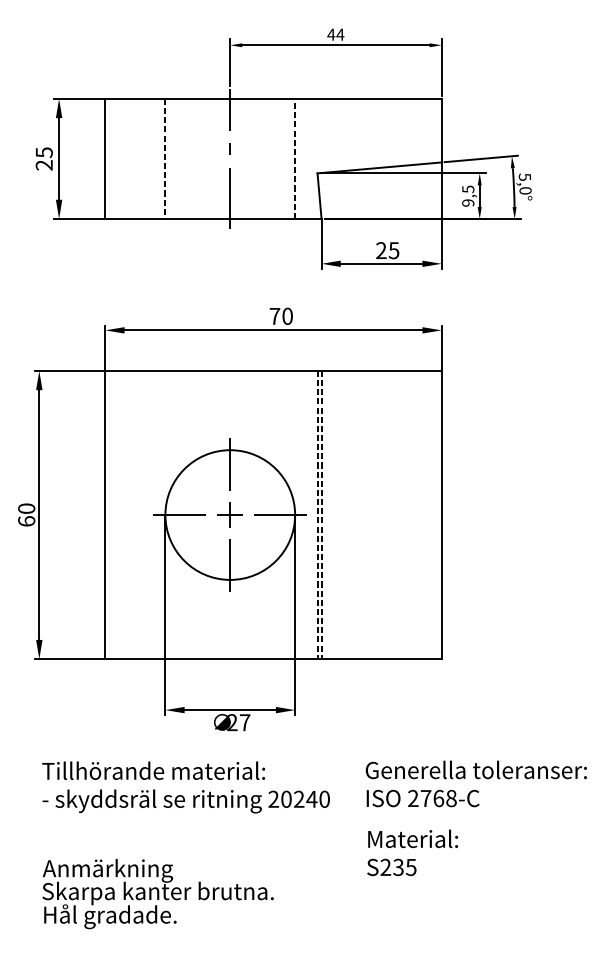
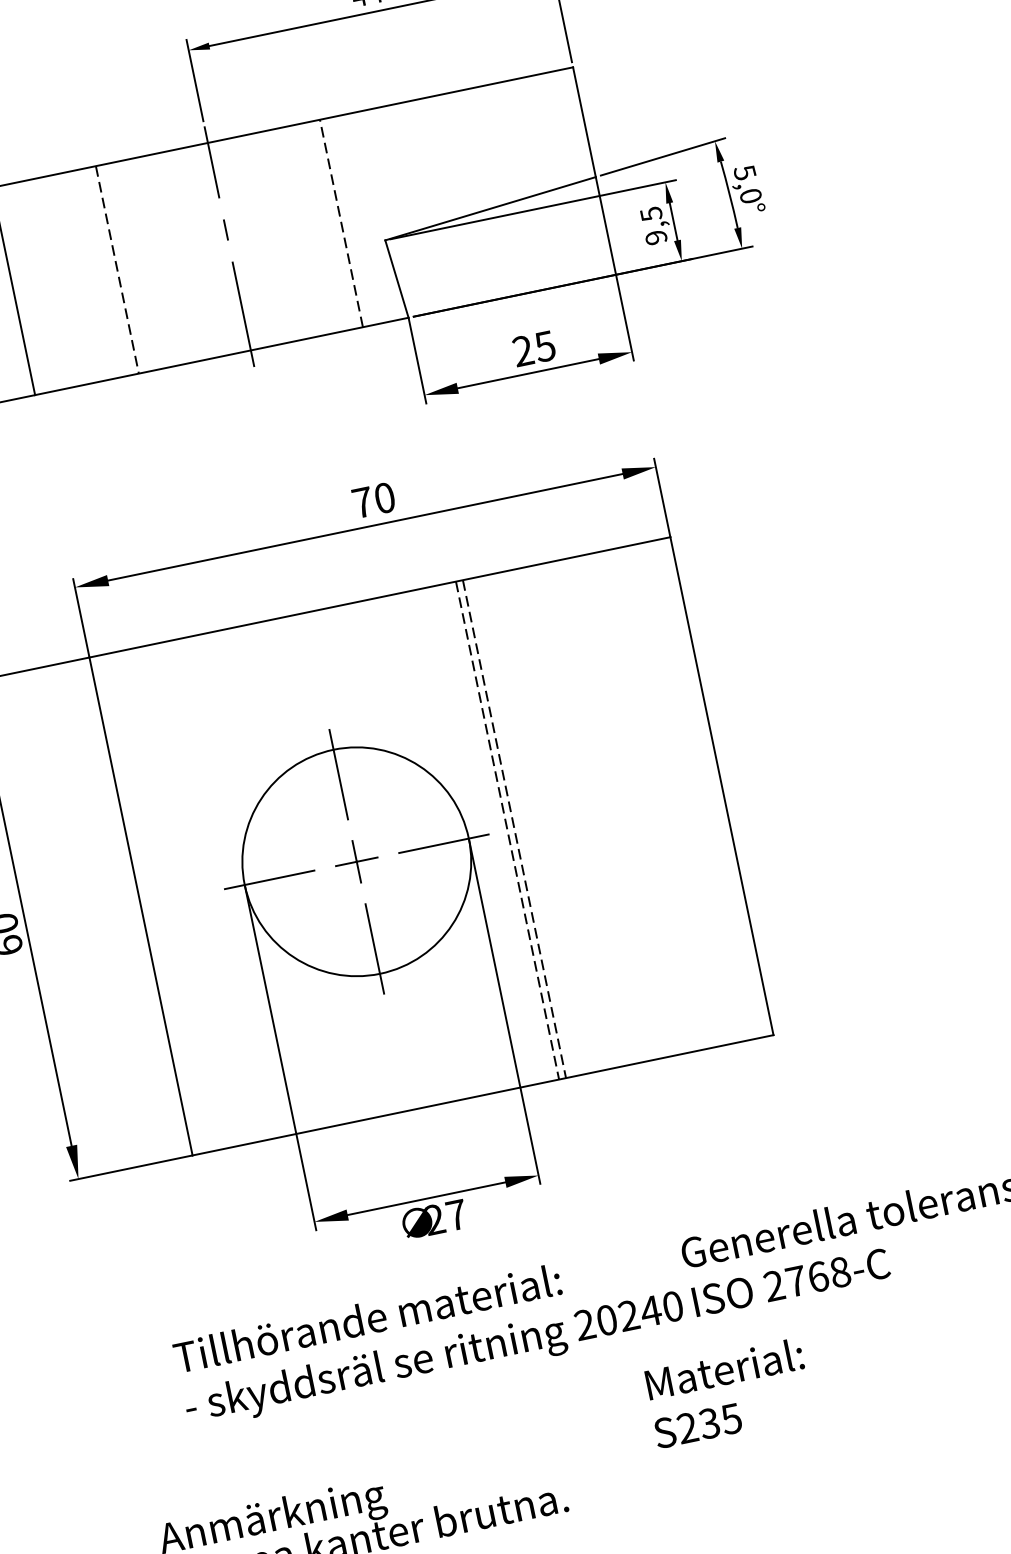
text: (185, 787) -> (428, 1335), moved
text: (412, 852) -> (728, 1392), moved

